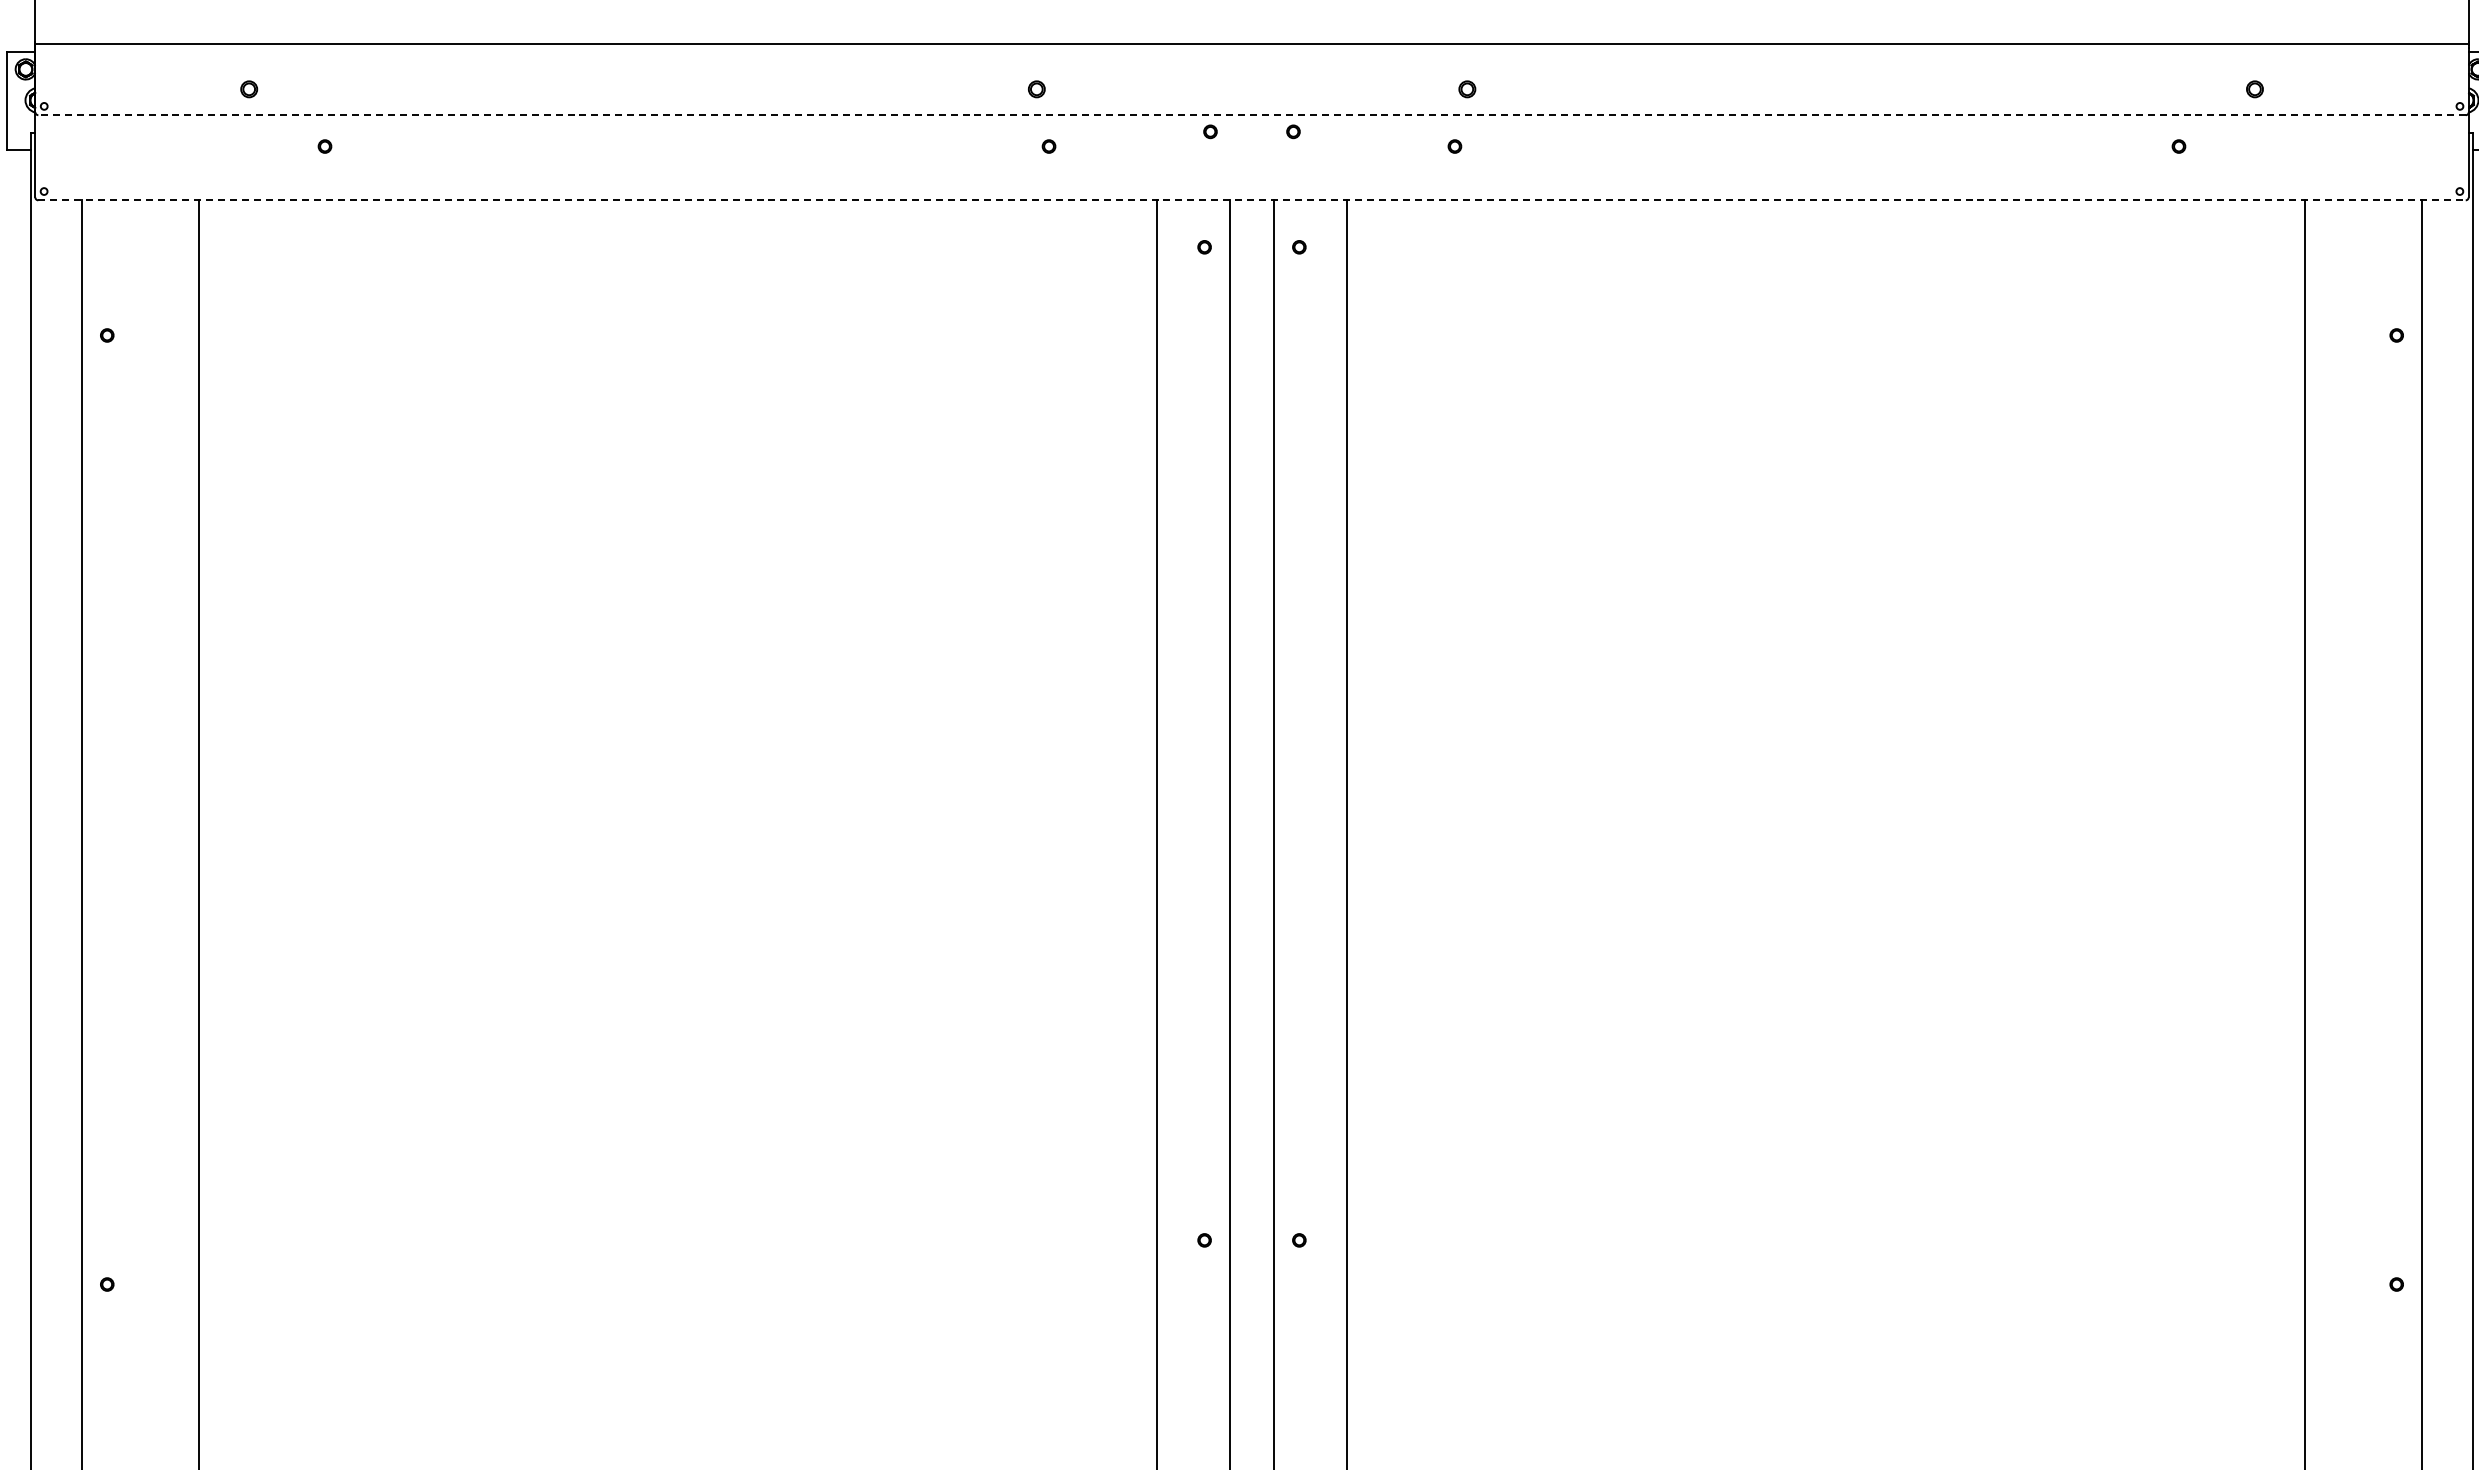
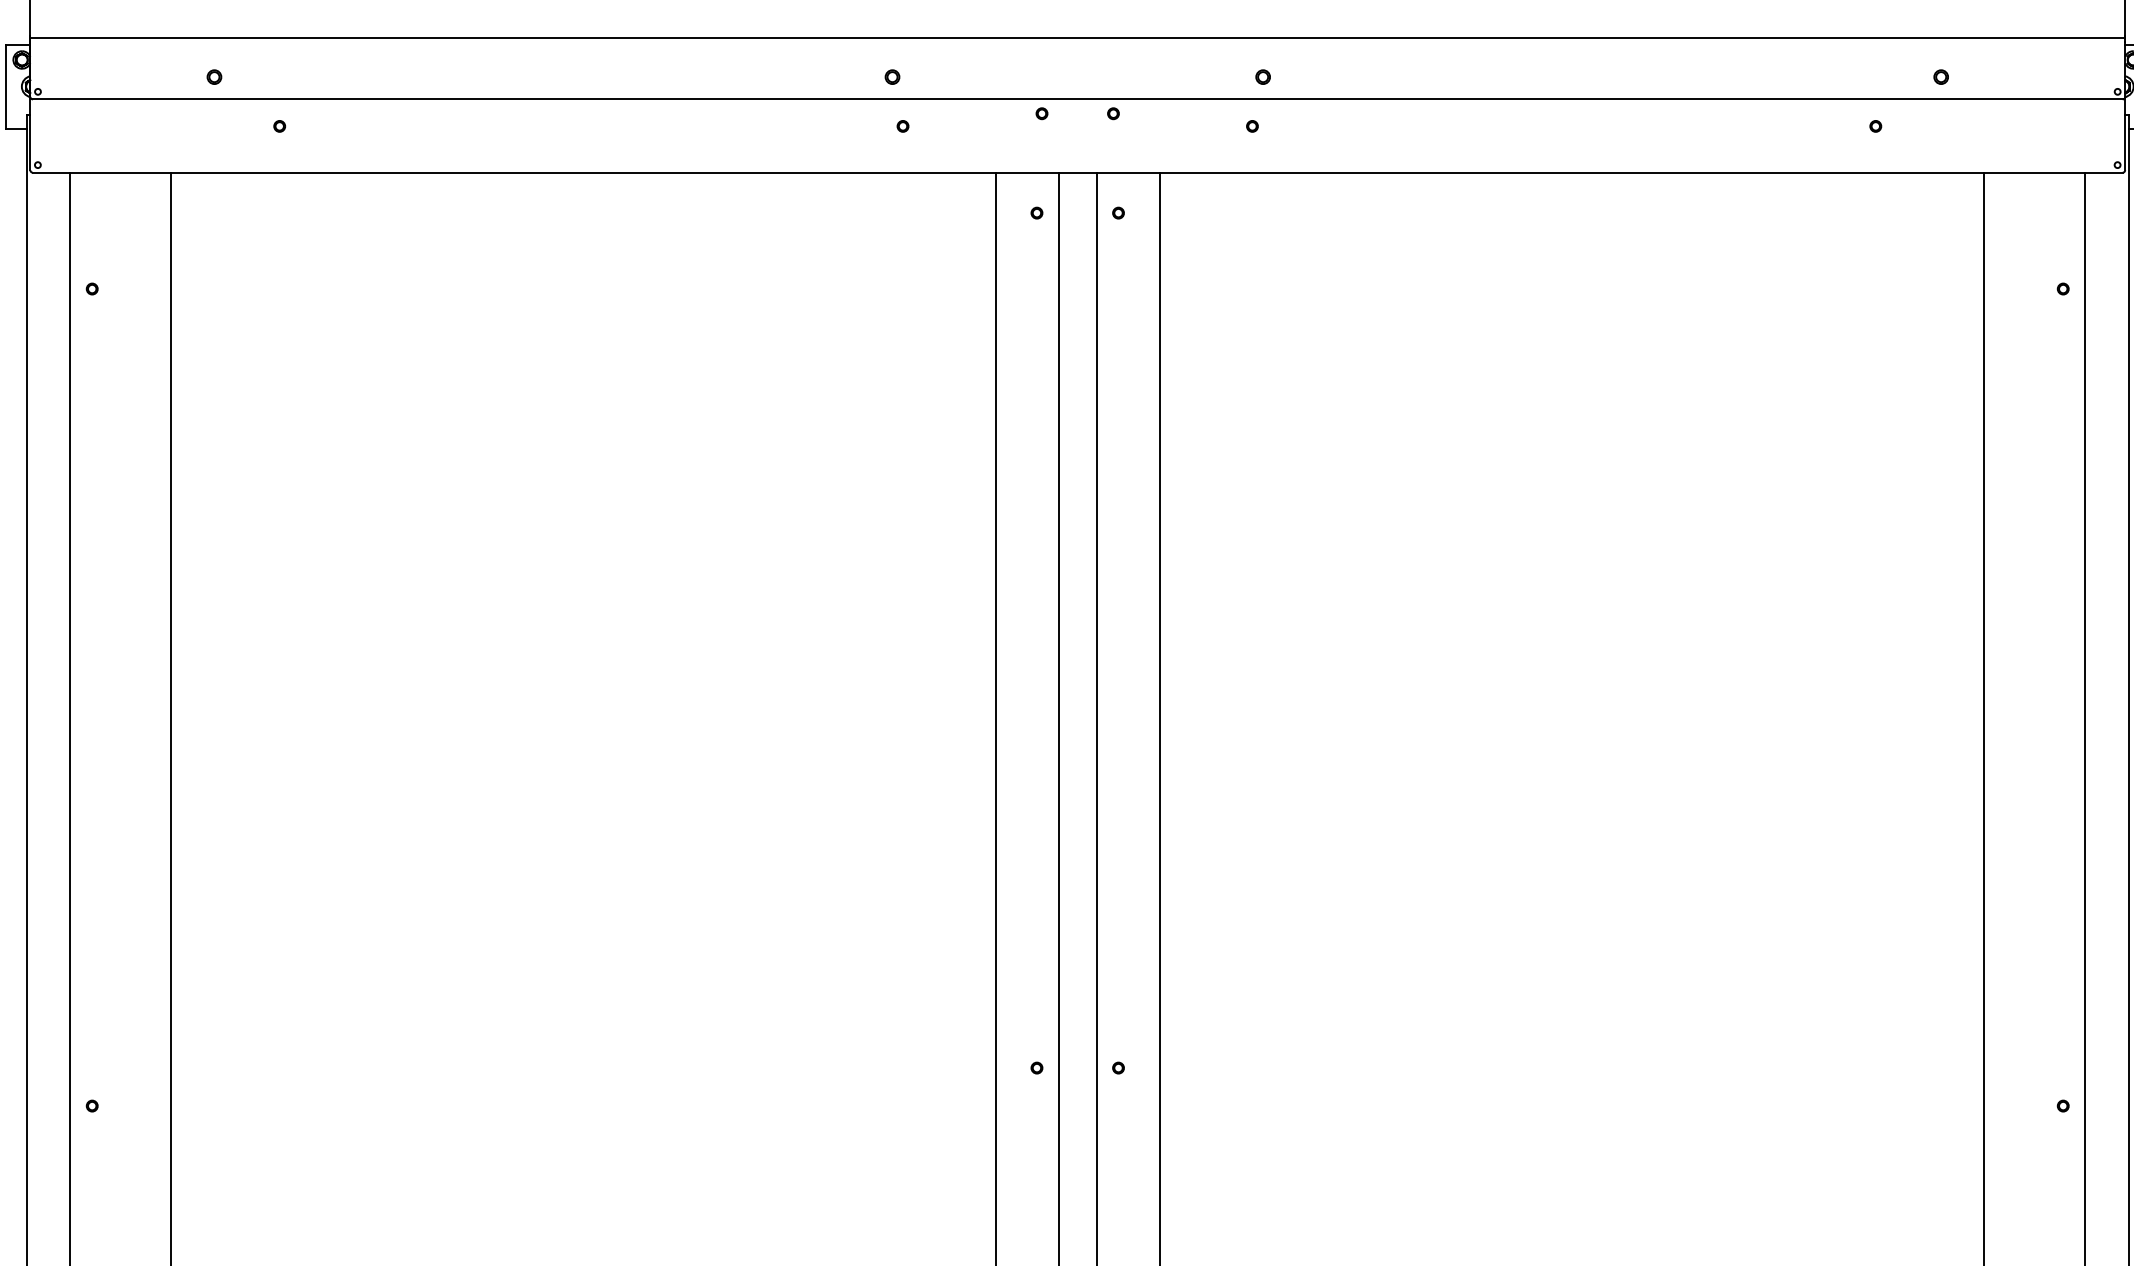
line: (1252, 115) -> (1078, 99), dashed -> solid
line: (1251, 200) -> (1077, 172), dashed -> solid

